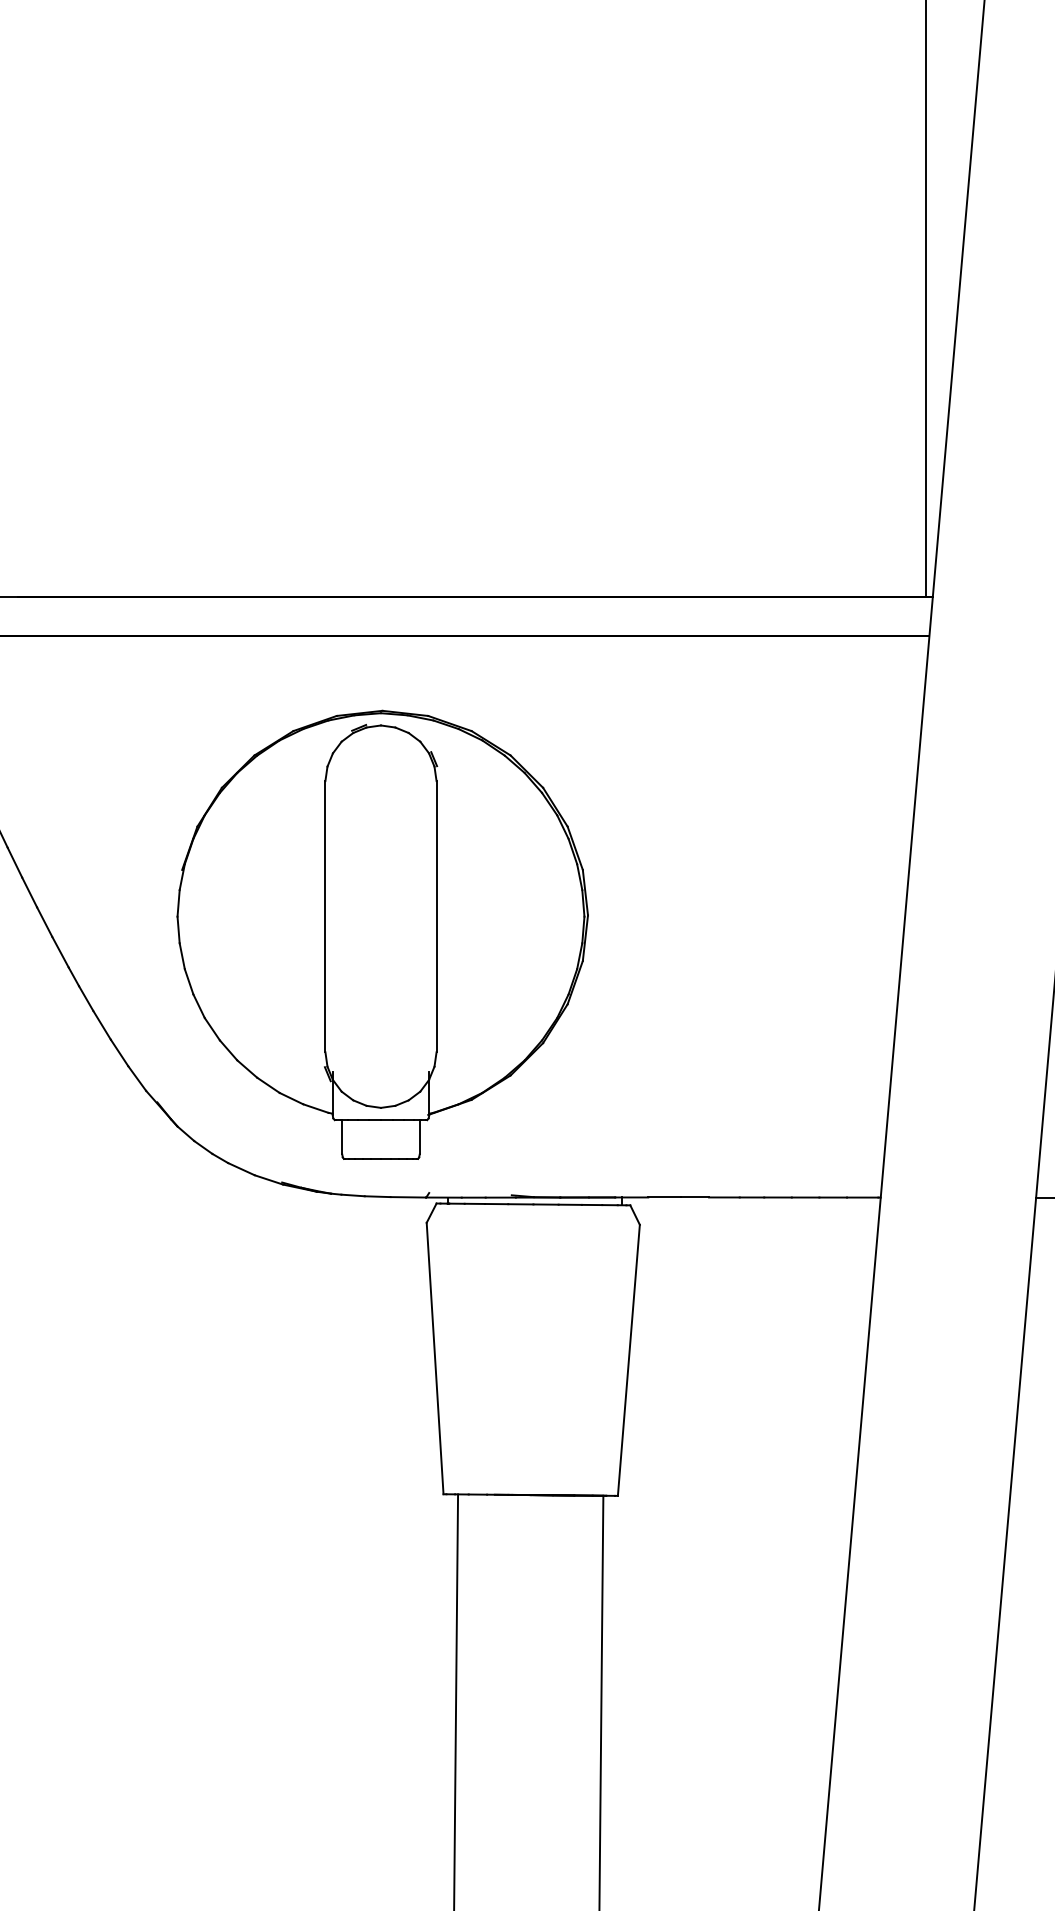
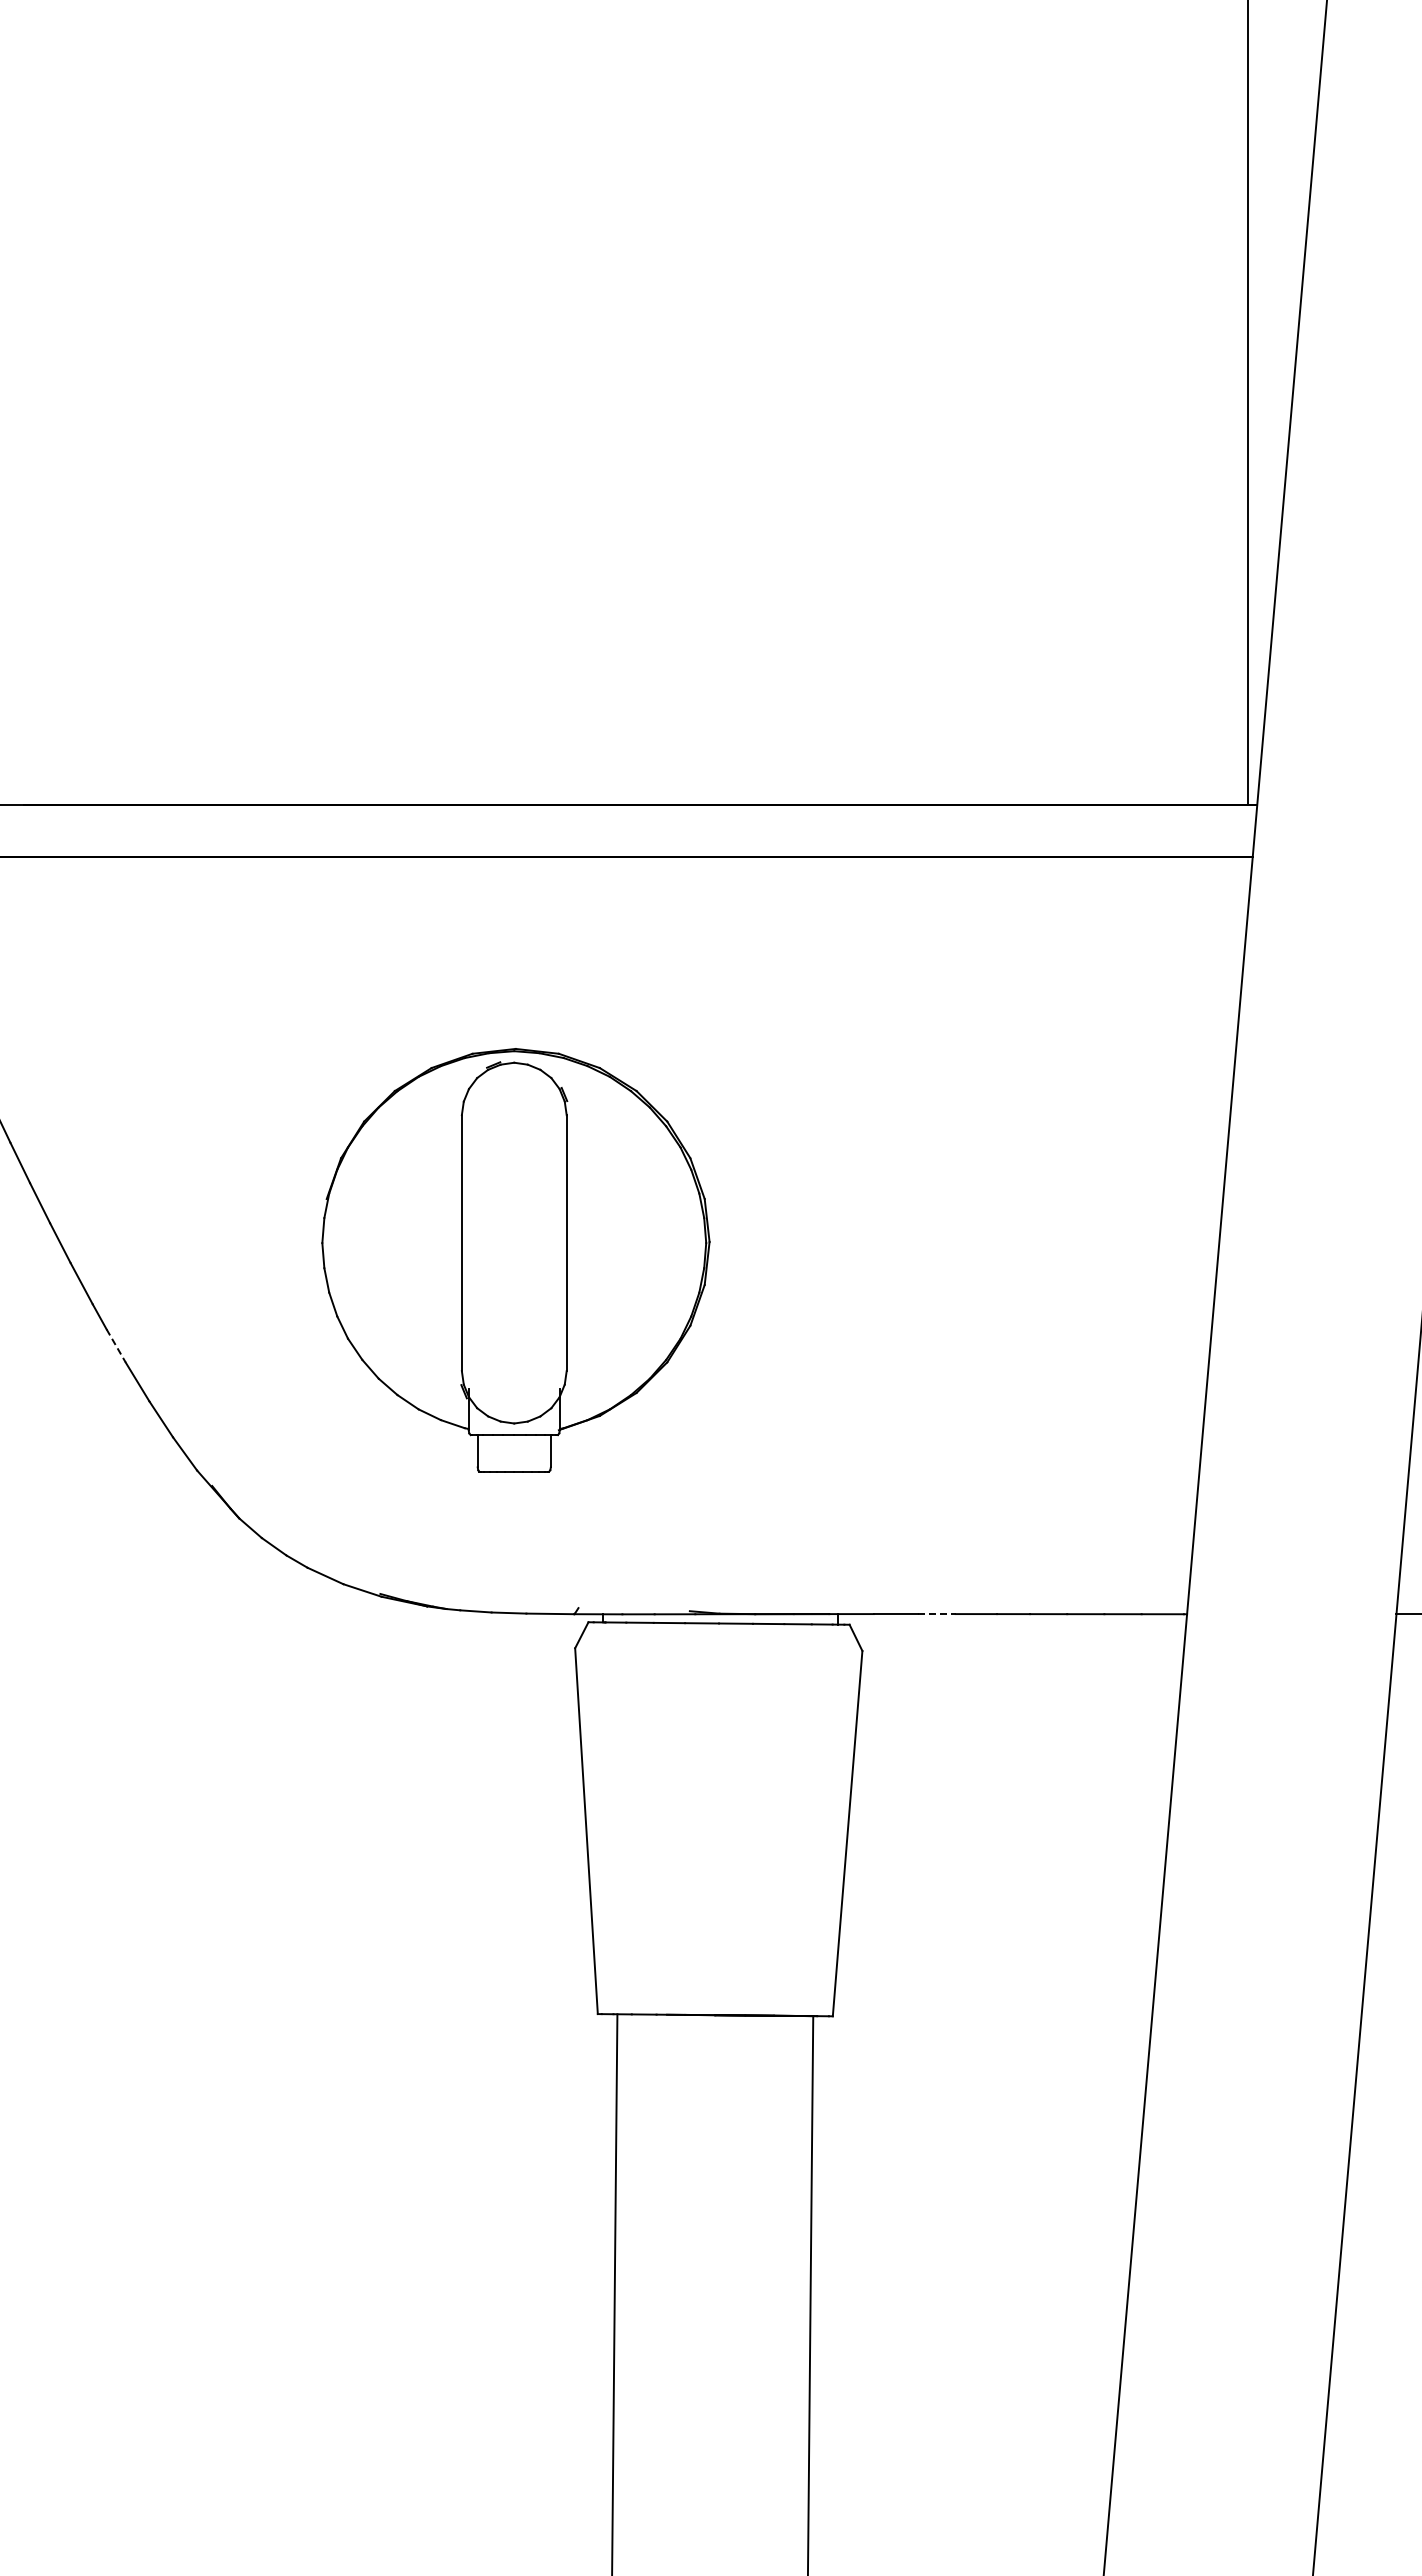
part: (382, 935) -> (515, 1260), size x0.7
line: (86, 998) -> (116, 1346), solid -> dashed
line: (695, 1197) -> (937, 1614), solid -> dashed

